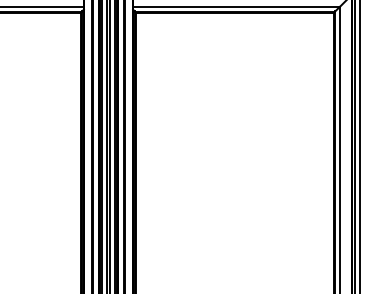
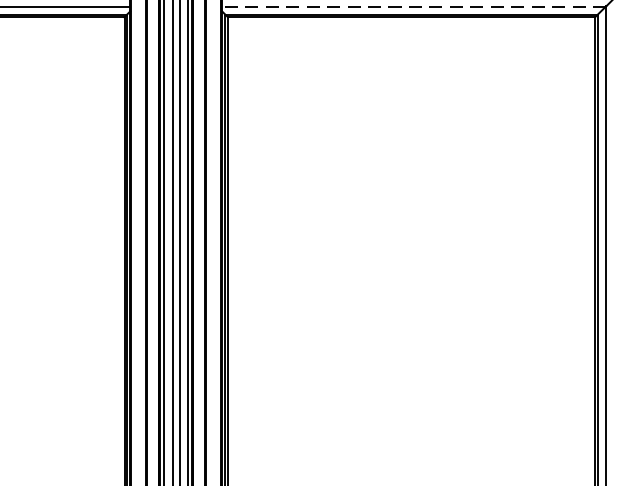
line: (235, 7) -> (412, 7), solid -> dashed

